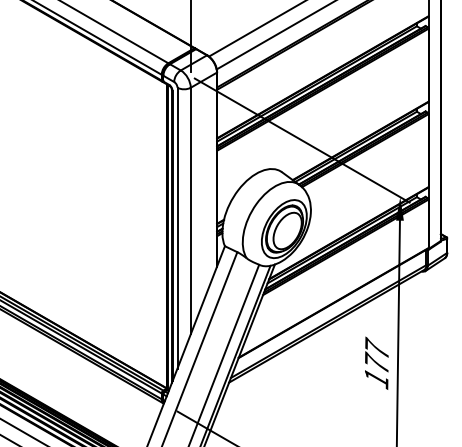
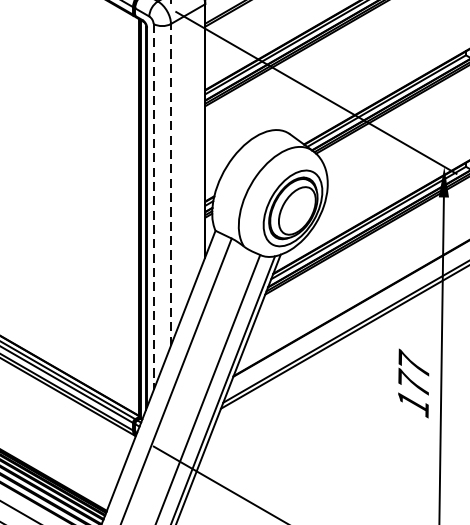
line: (190, 210) -> (170, 184), solid -> dashed
line: (177, 228) -> (153, 207), solid -> dashed

